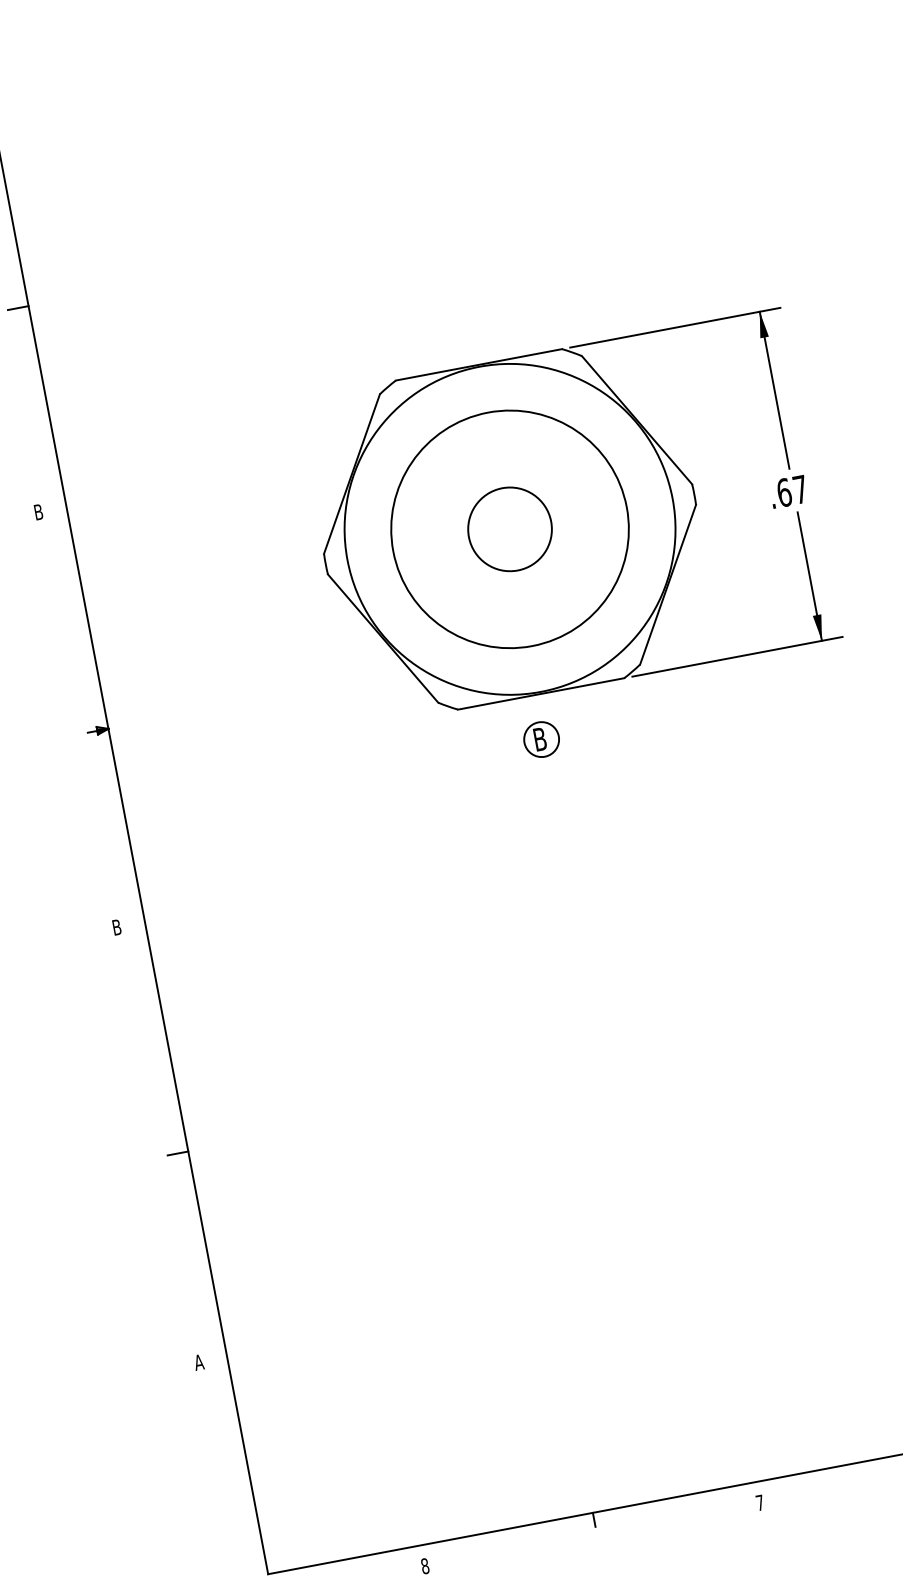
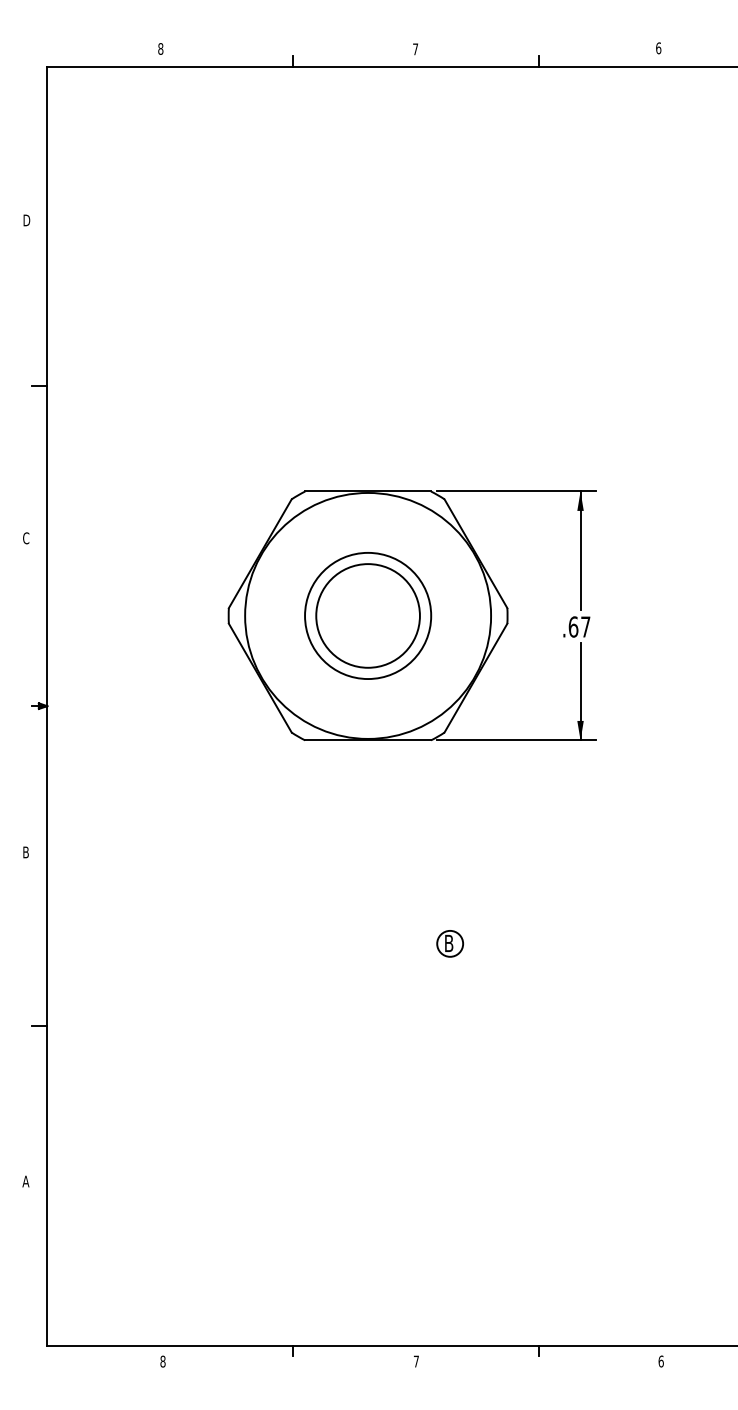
text: (39, 512) -> (26, 538), B -> C
circle: (509, 528) -> (367, 615), size x1.67
circle: (510, 528) -> (368, 615), size x0.71
part: (540, 739) -> (449, 943), moved

